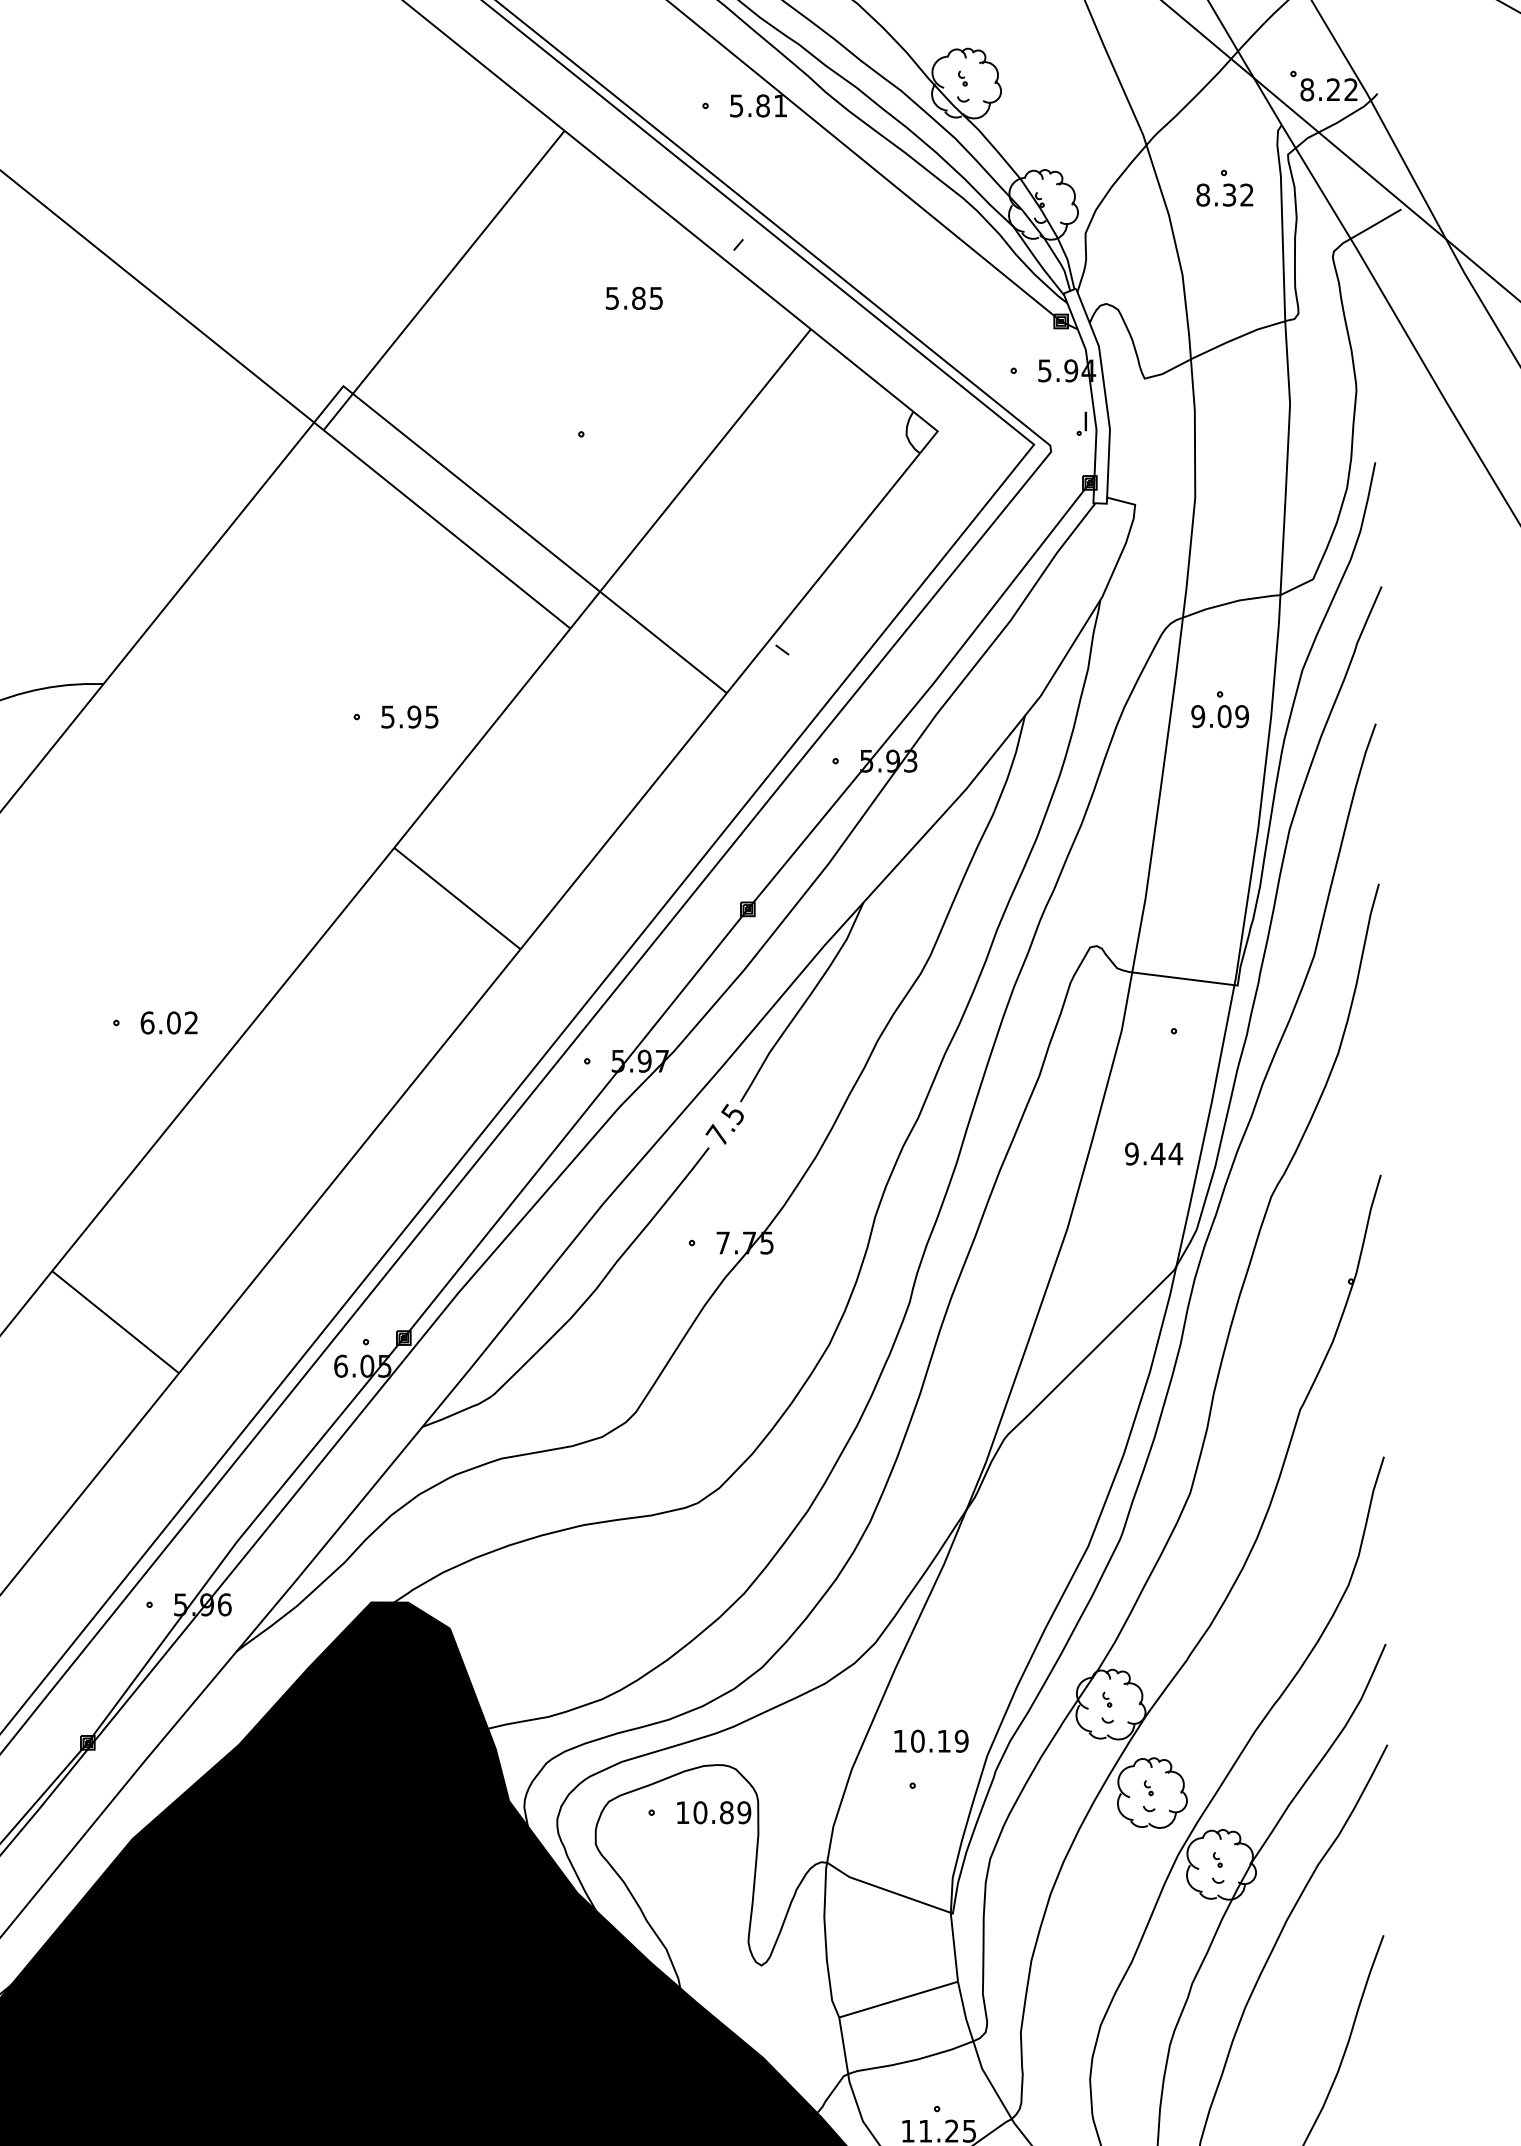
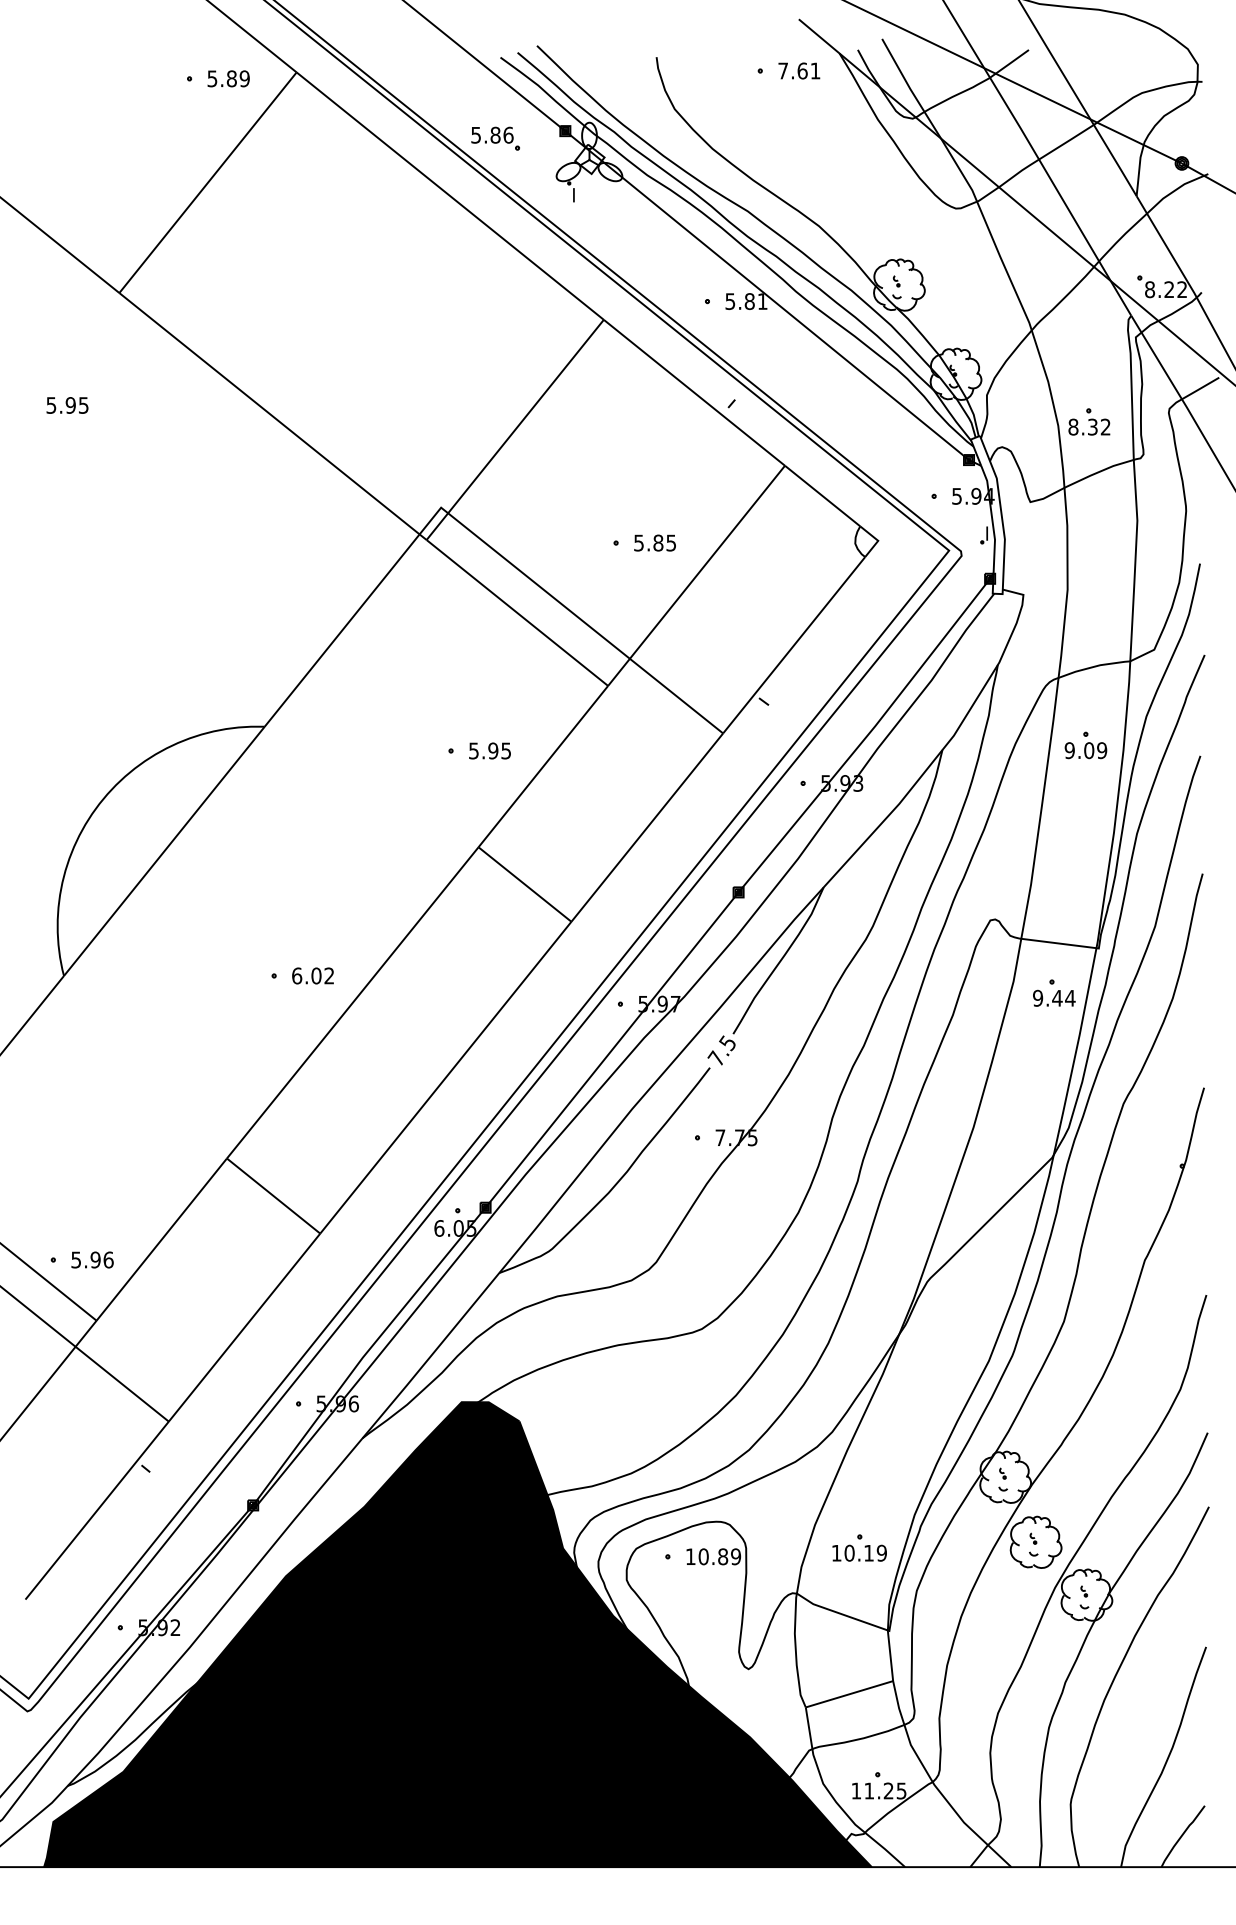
part: (1224, 187) -> (1089, 421), moved
text: (633, 297) -> (654, 542), moved
text: (1154, 1152) -> (1054, 997), moved
text: (931, 1740) -> (859, 1552), moved

